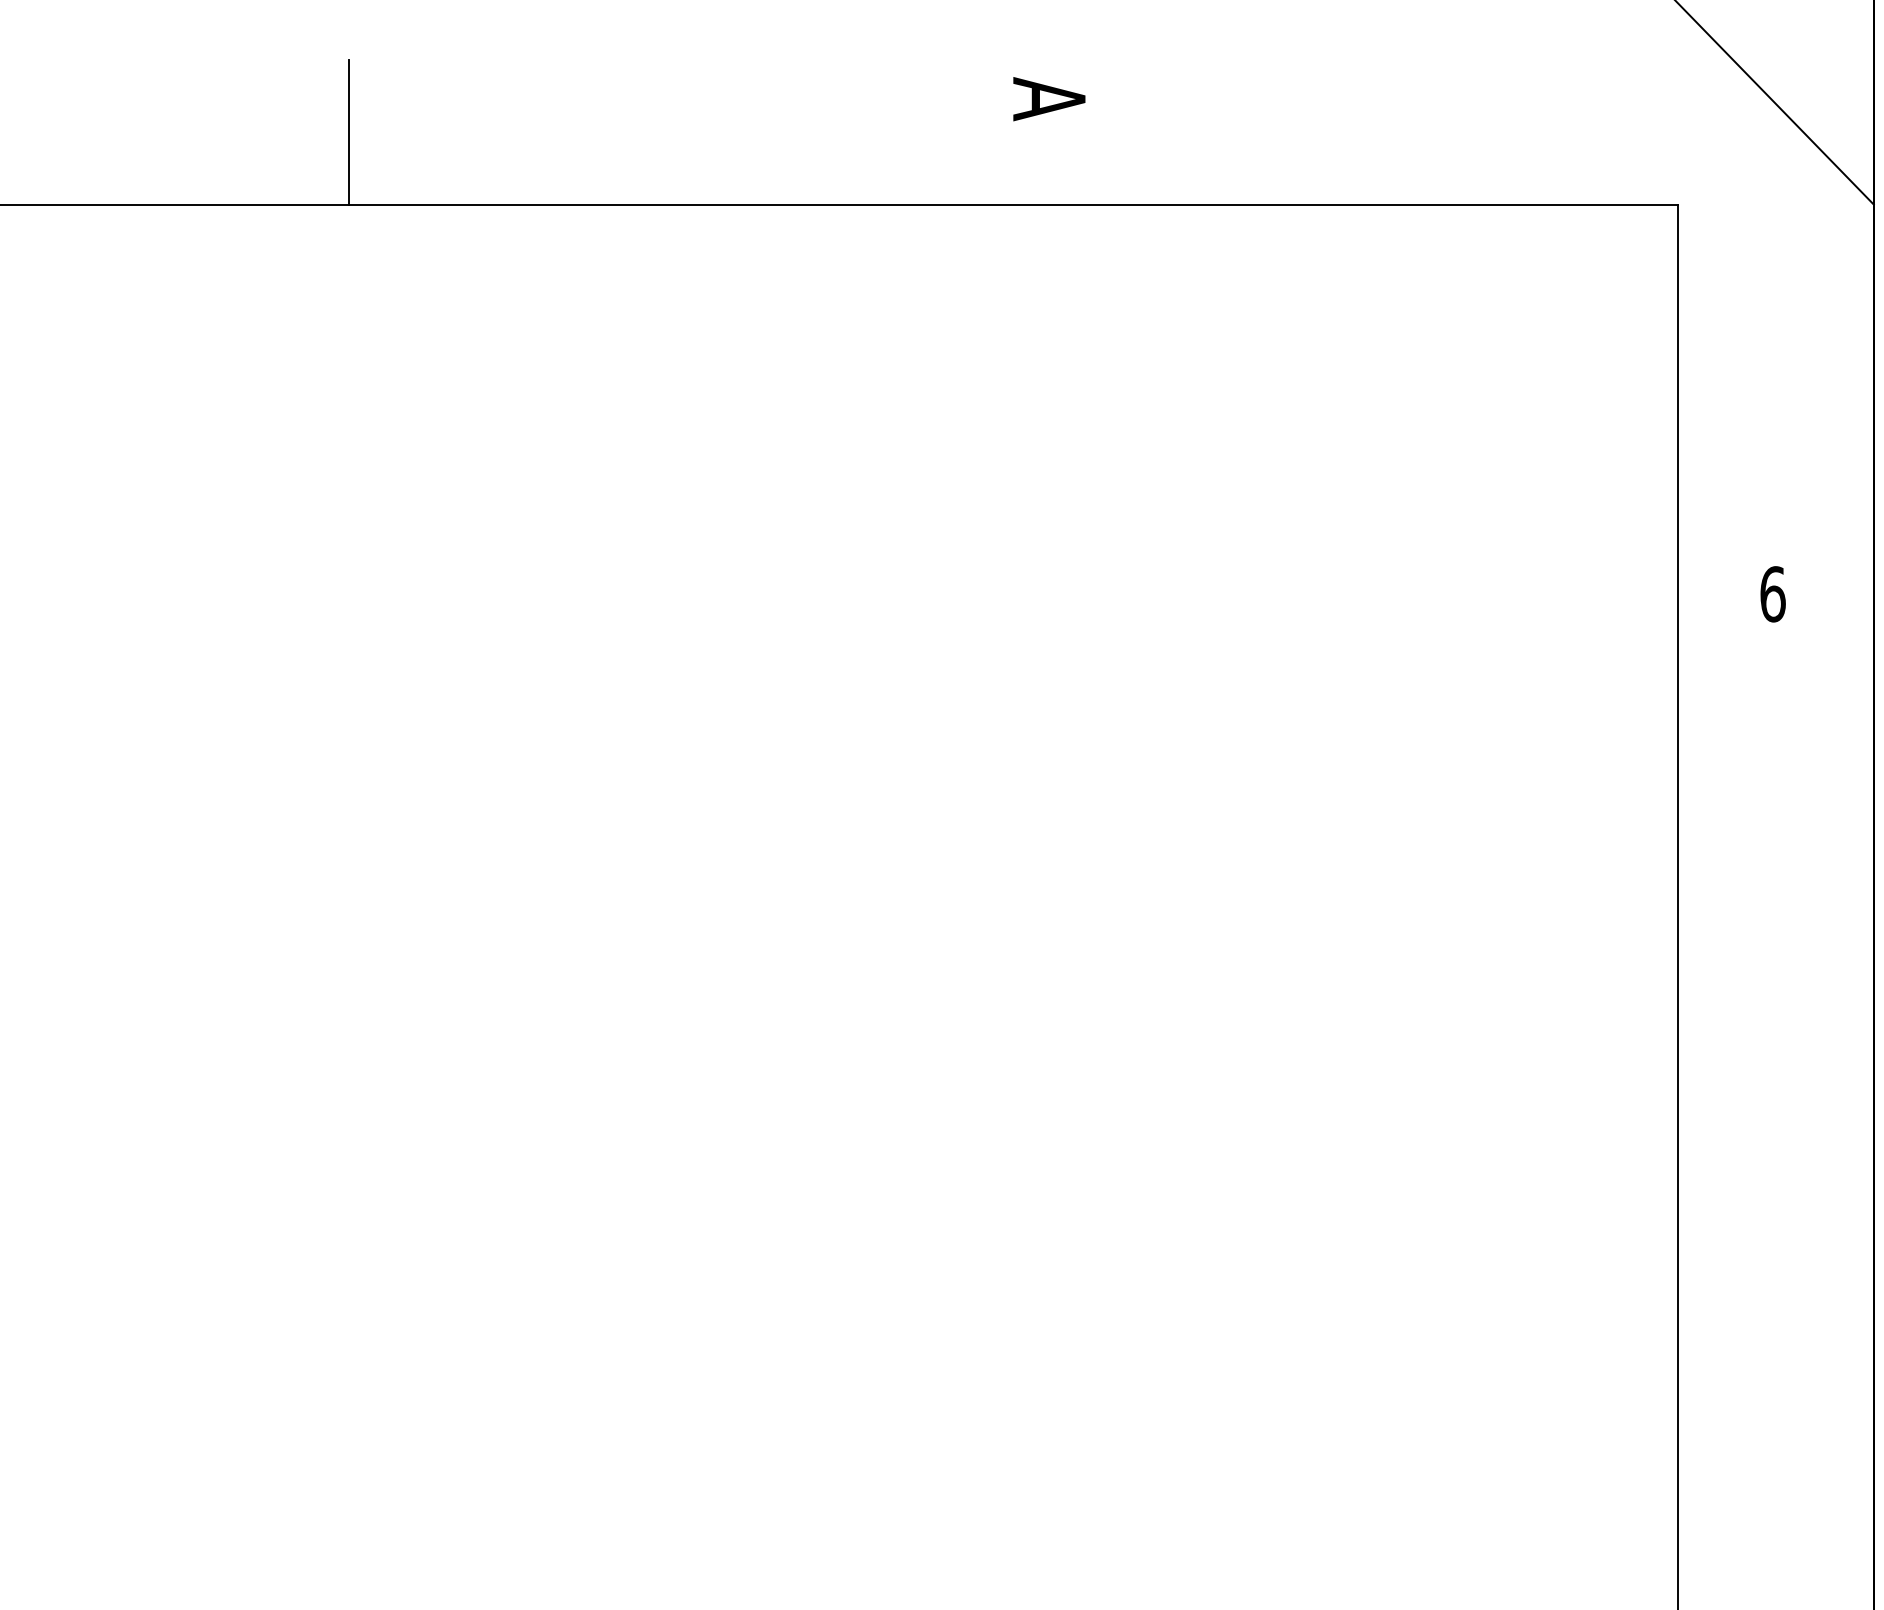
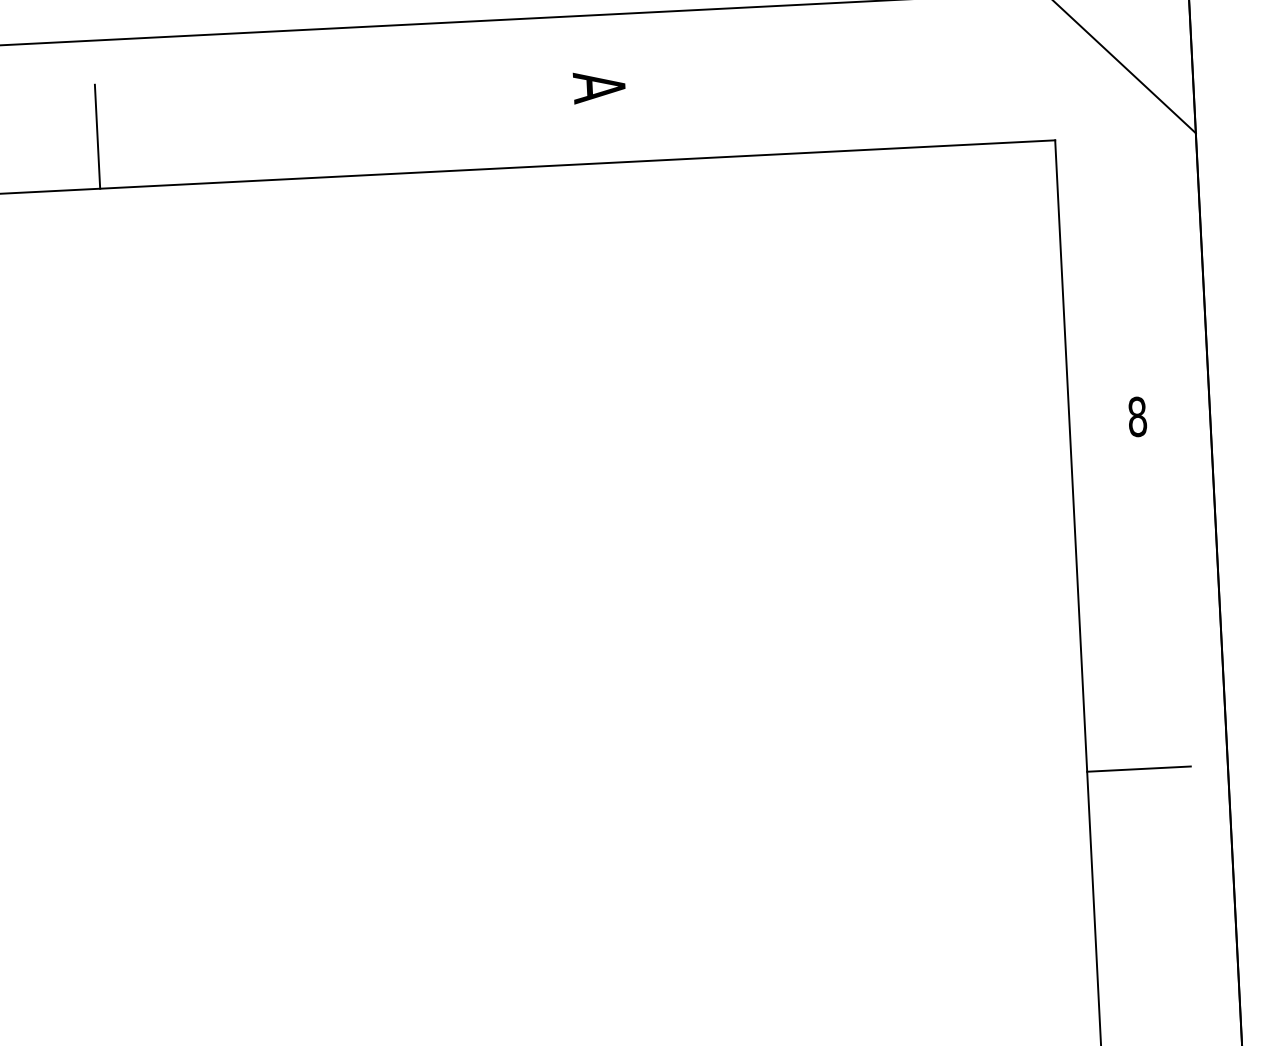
text: (1772, 594) -> (1137, 417), 6 -> 8
line: (1750, 1083) -> (1139, 769), added

